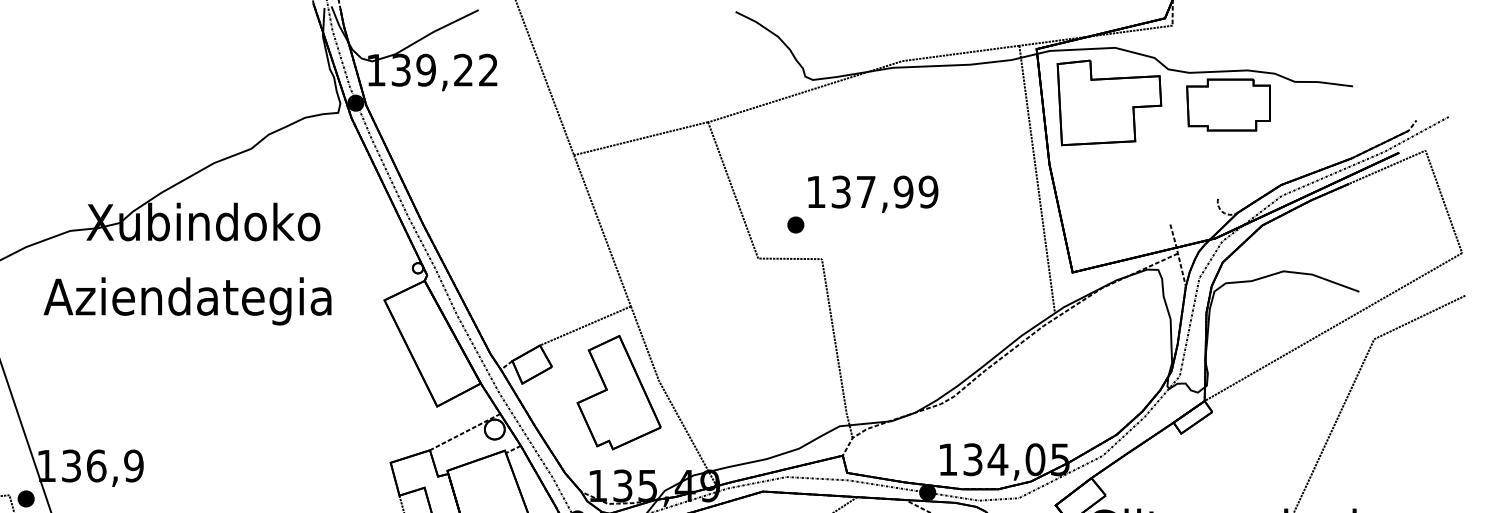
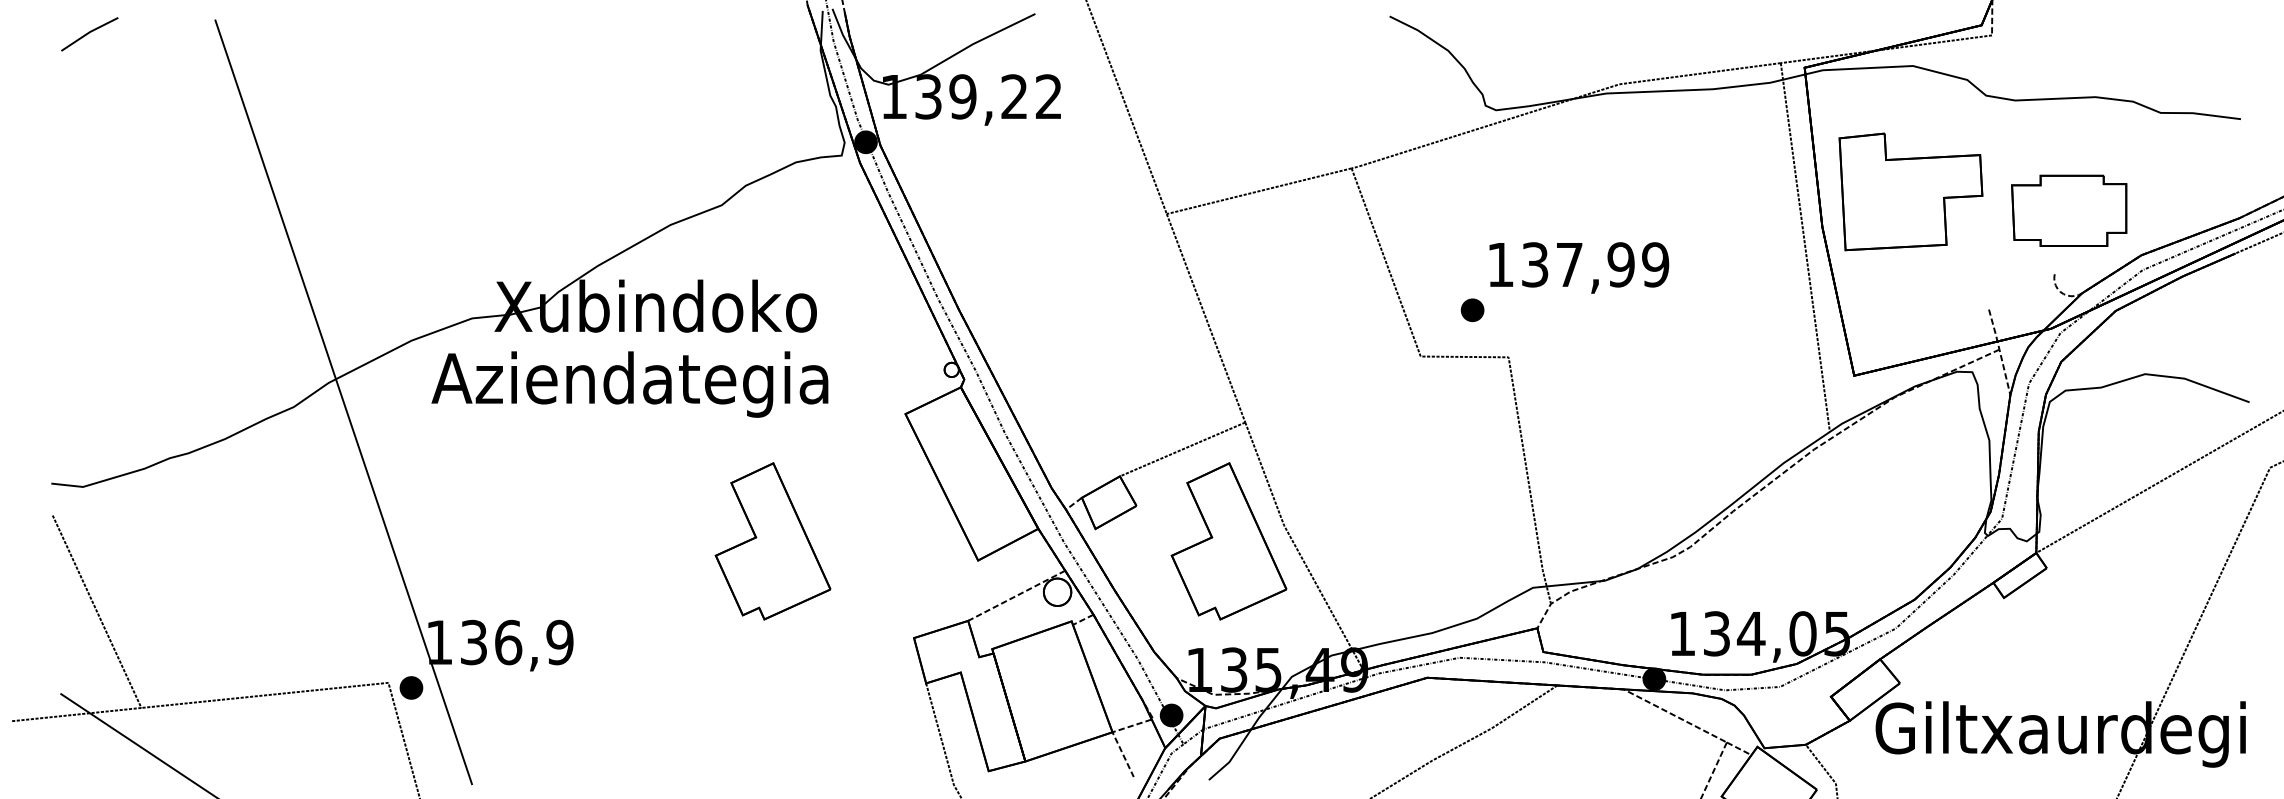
part: (1109, 102) -> (1910, 191), moved
part: (1228, 104) -> (2069, 210), moved
text: (187, 301) -> (629, 384), moved
part: (288, 392) -> (772, 541), added

